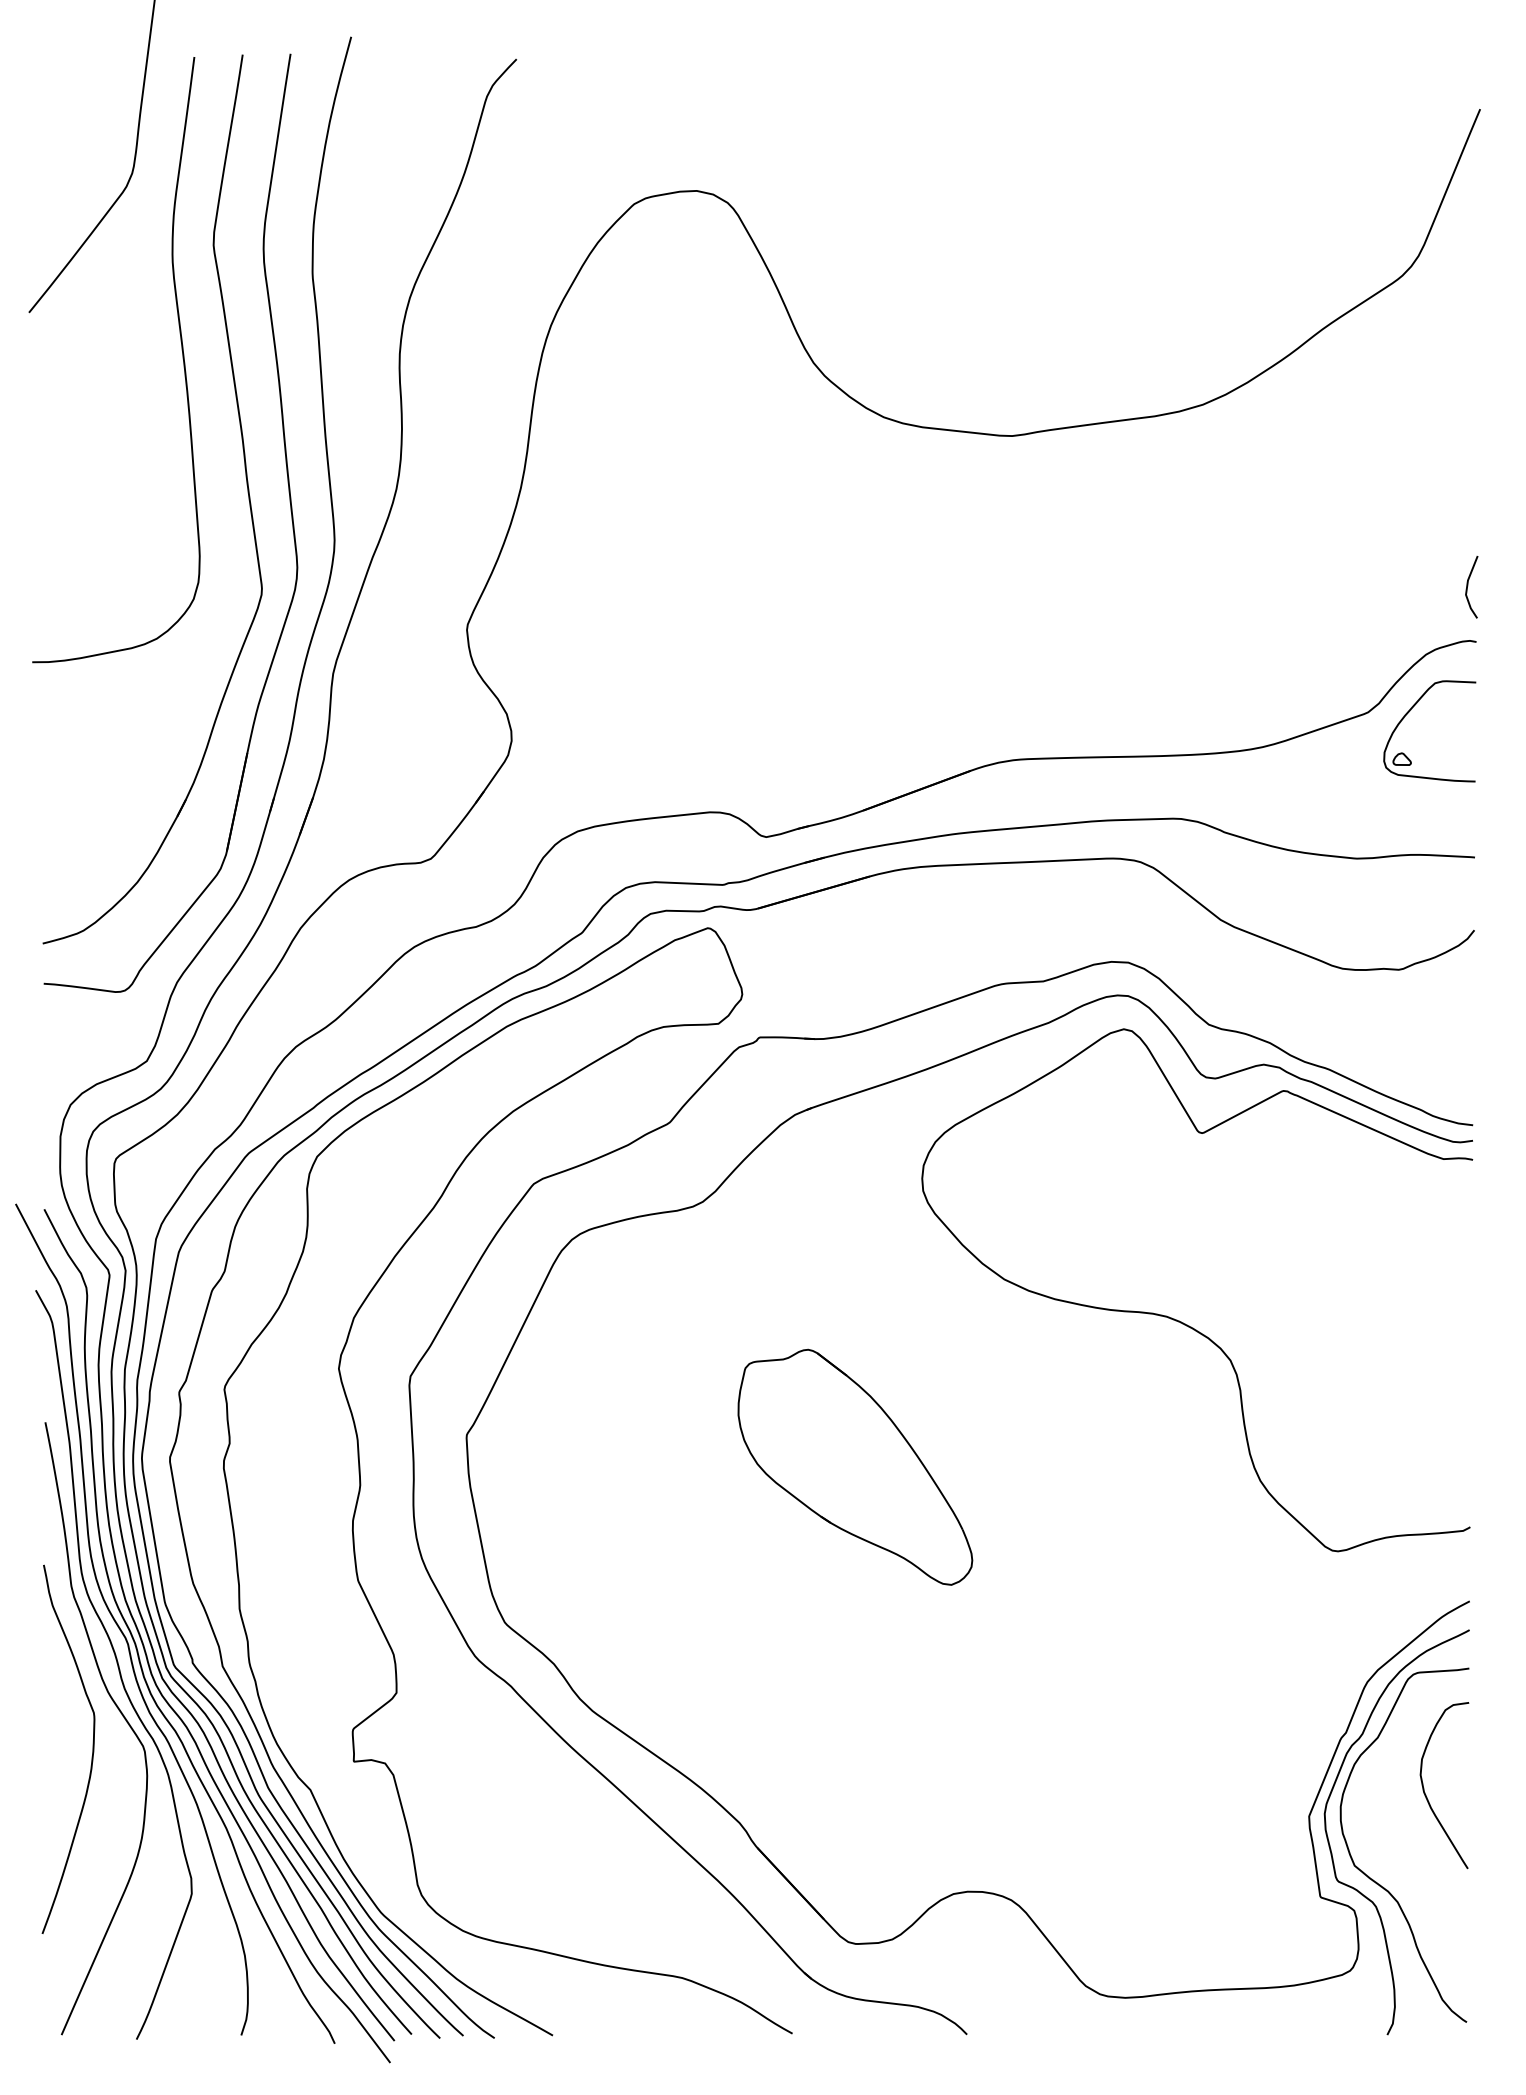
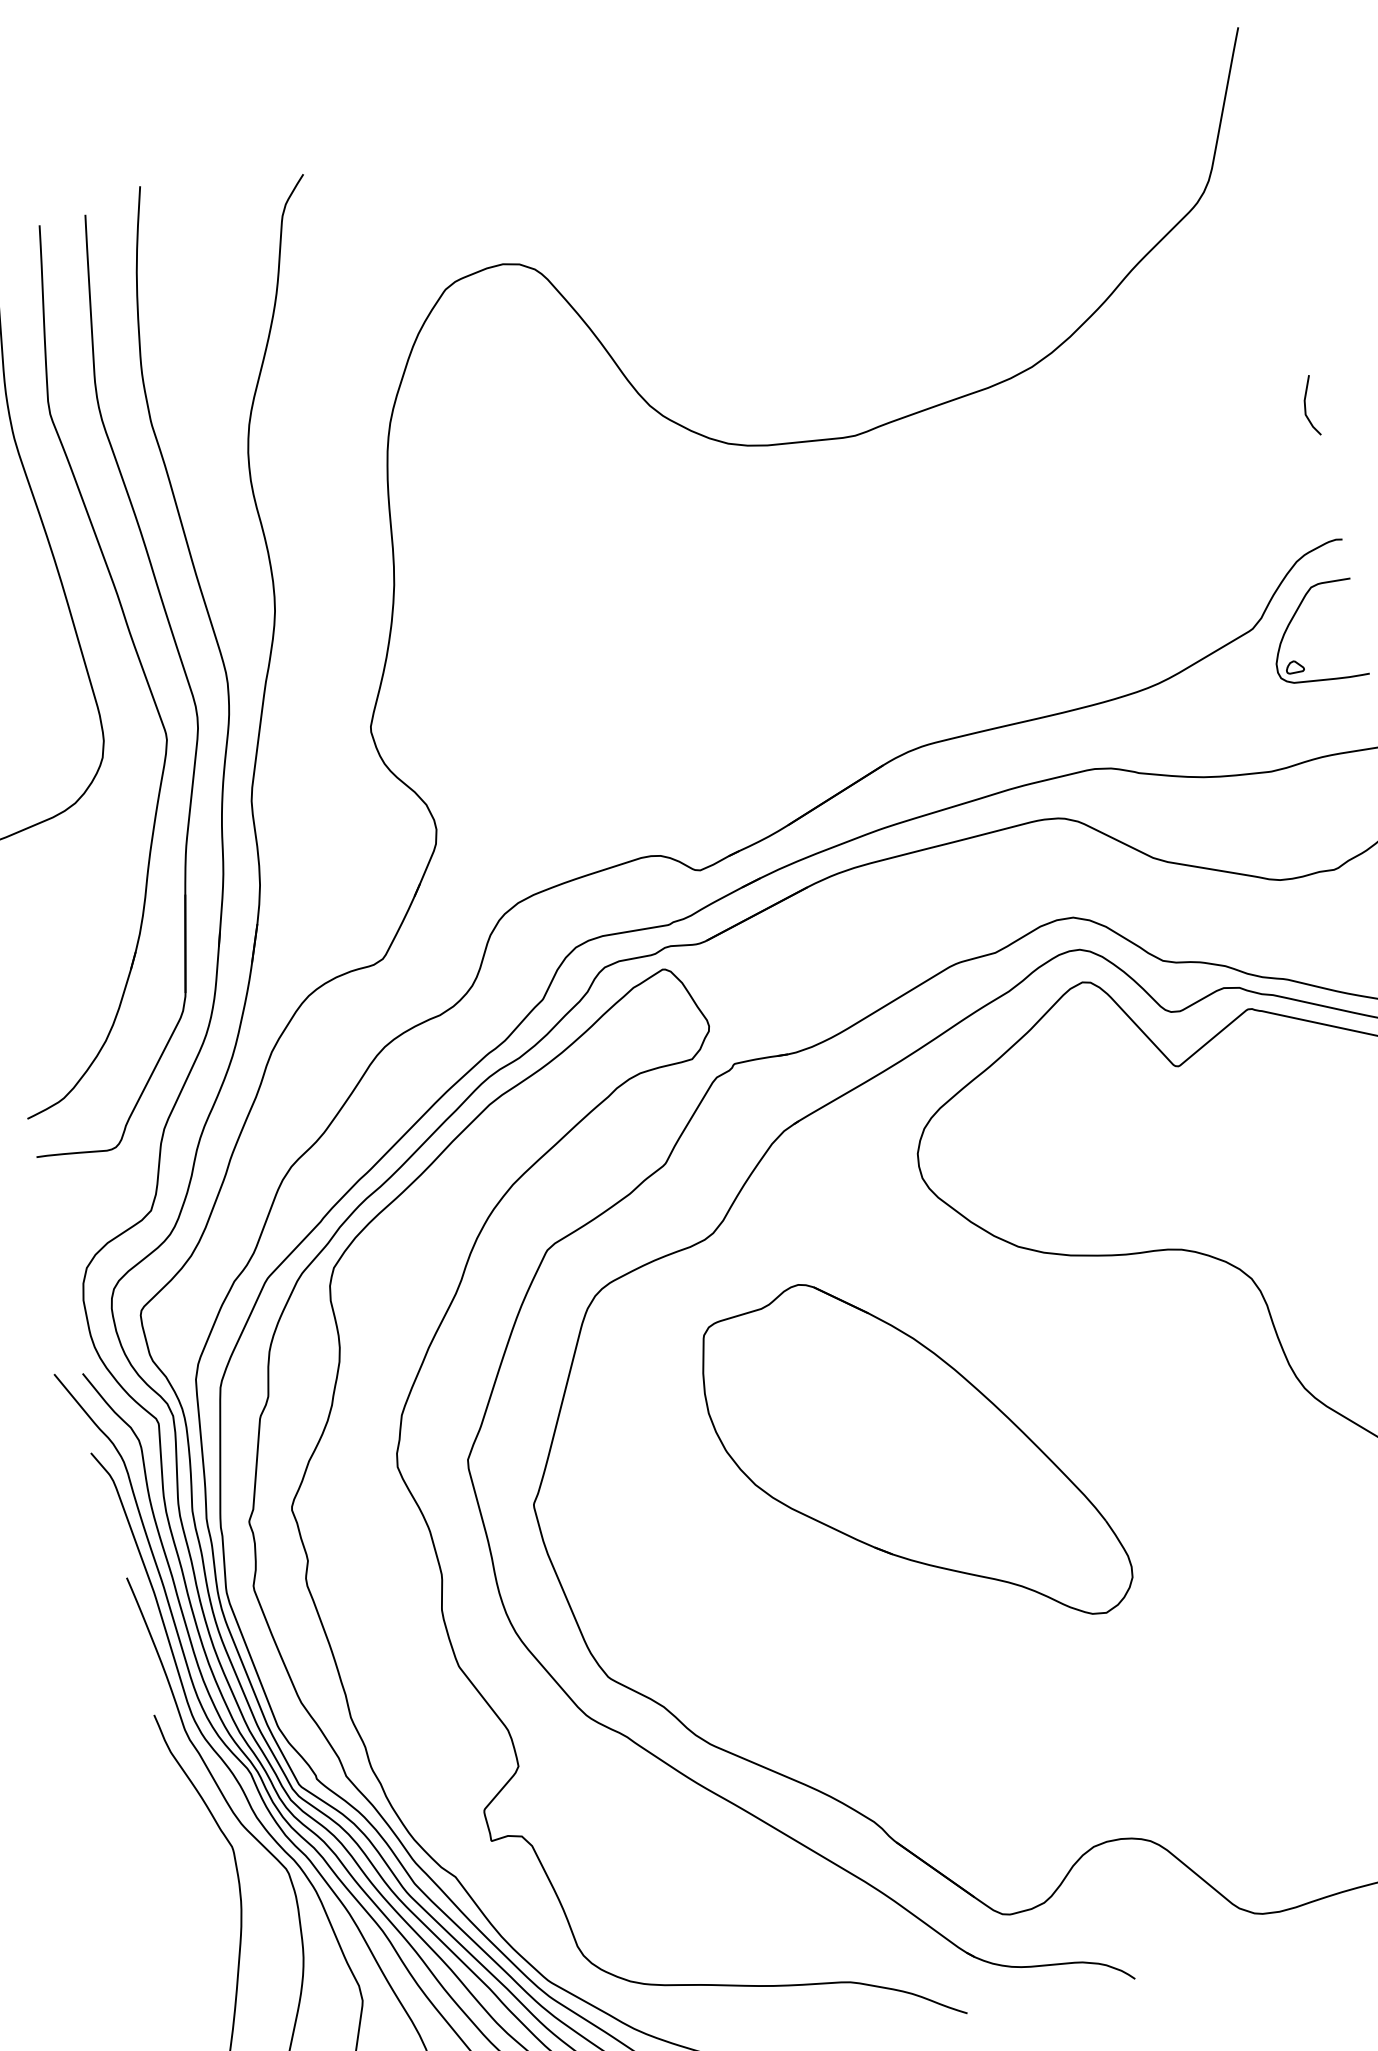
line: (1468, 586) -> (1306, 406), moved
part: (855, 1467) -> (913, 1457), size x1.67

